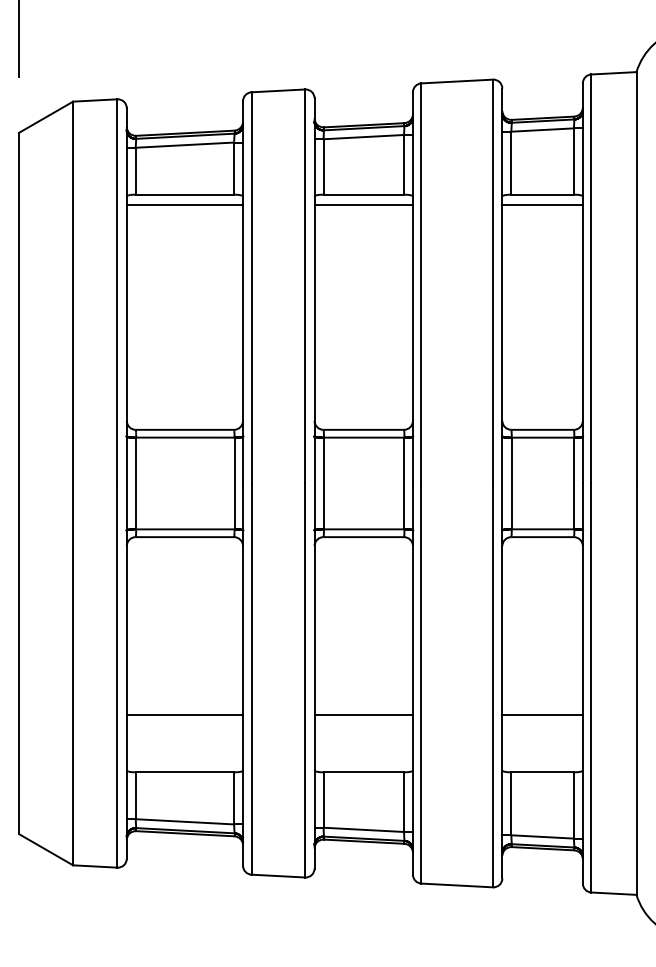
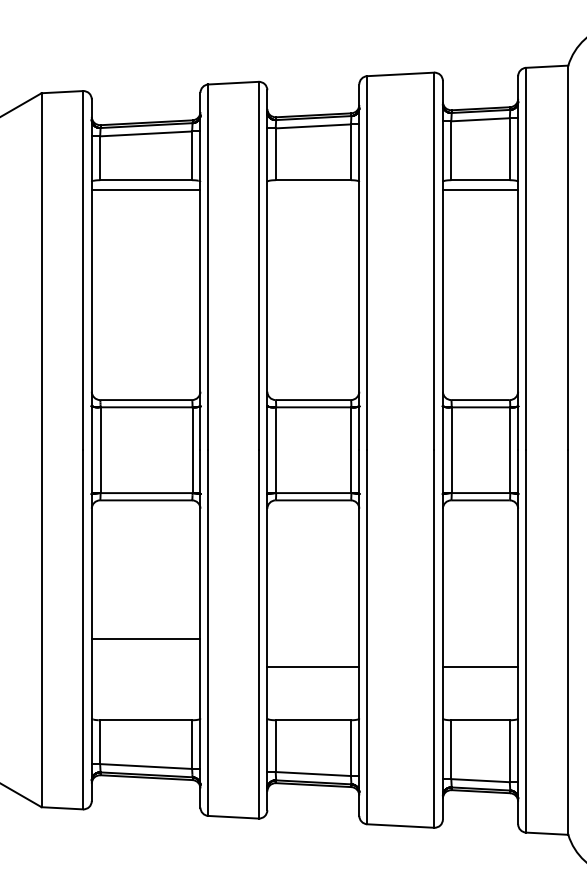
line: (363, 204) -> (313, 189), removed
line: (184, 715) -> (145, 639), moved

